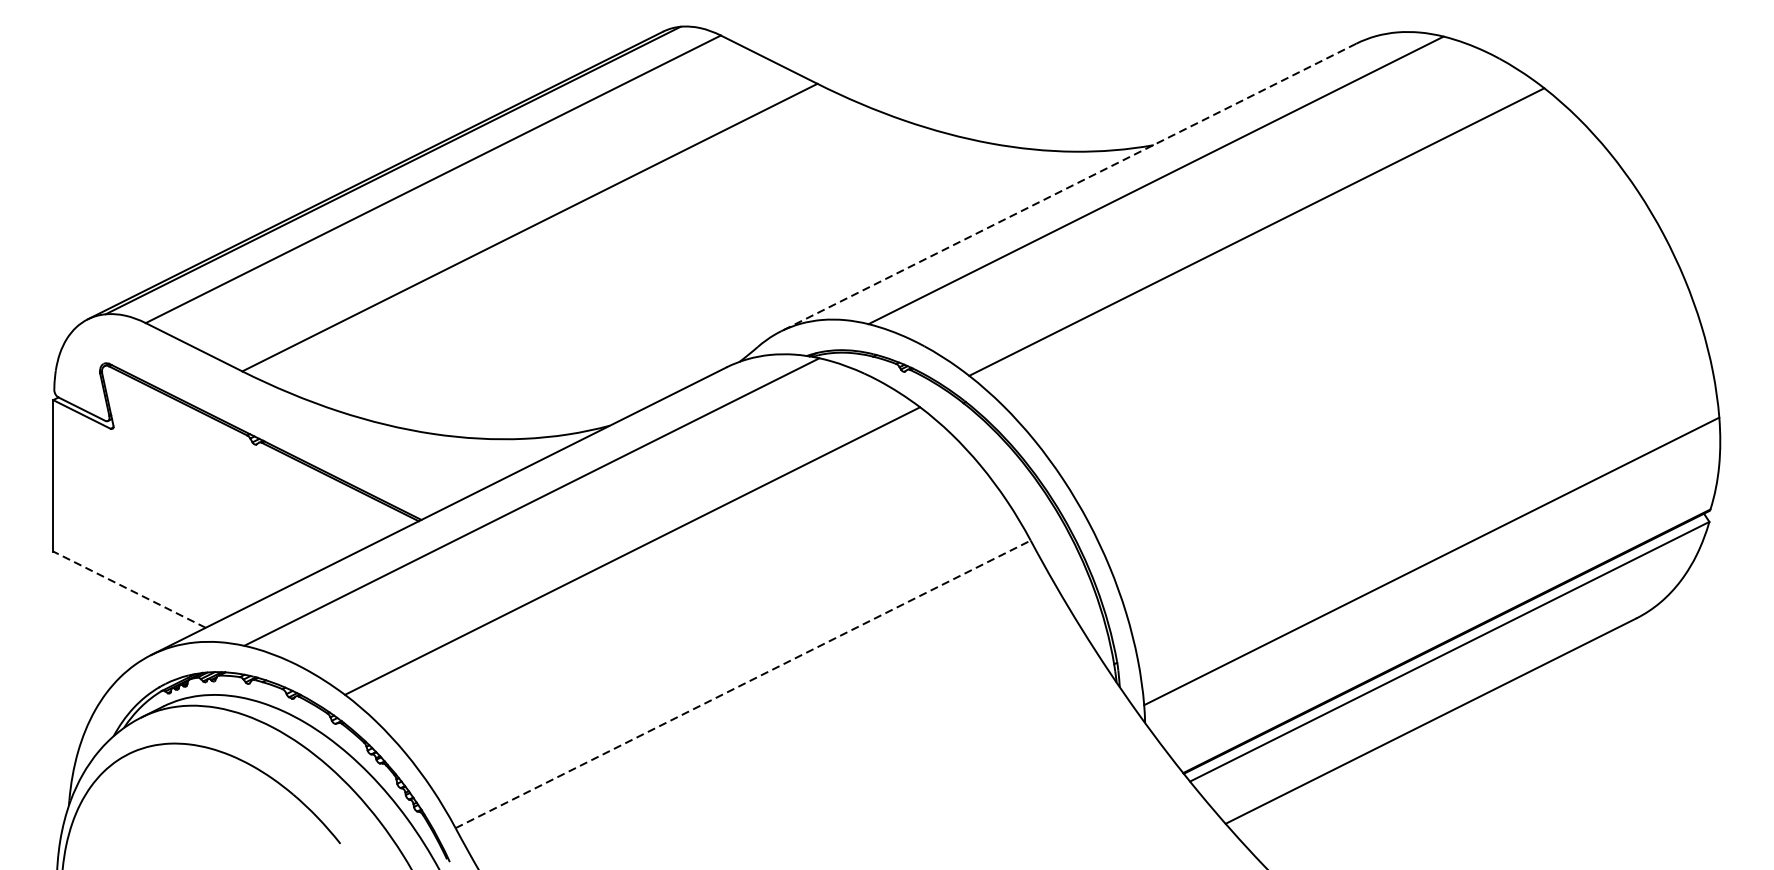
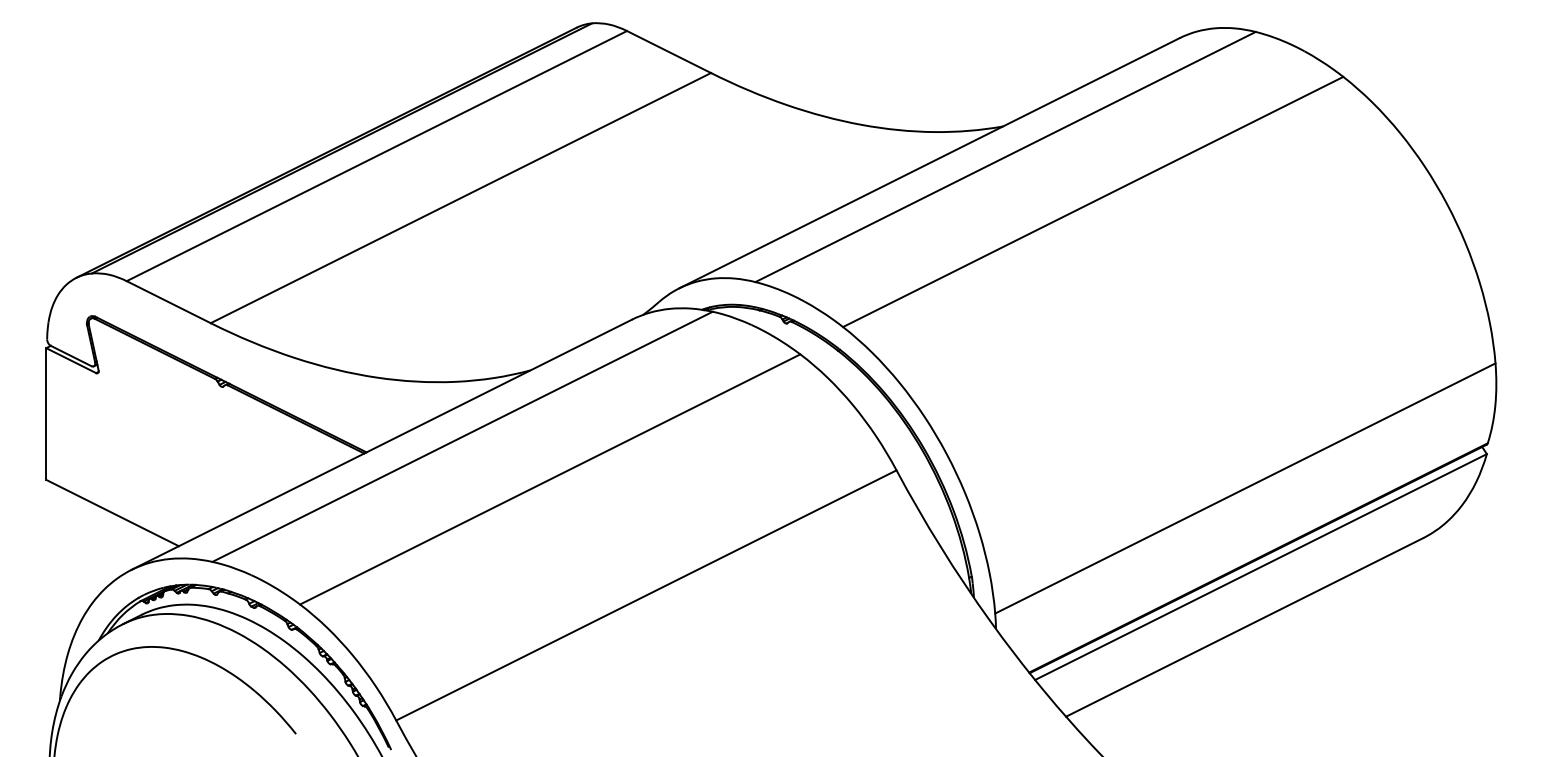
line: (1068, 187) -> (929, 163), dashed -> solid
line: (129, 589) -> (112, 512), dashed -> solid
line: (743, 684) -> (646, 595), dashed -> solid

